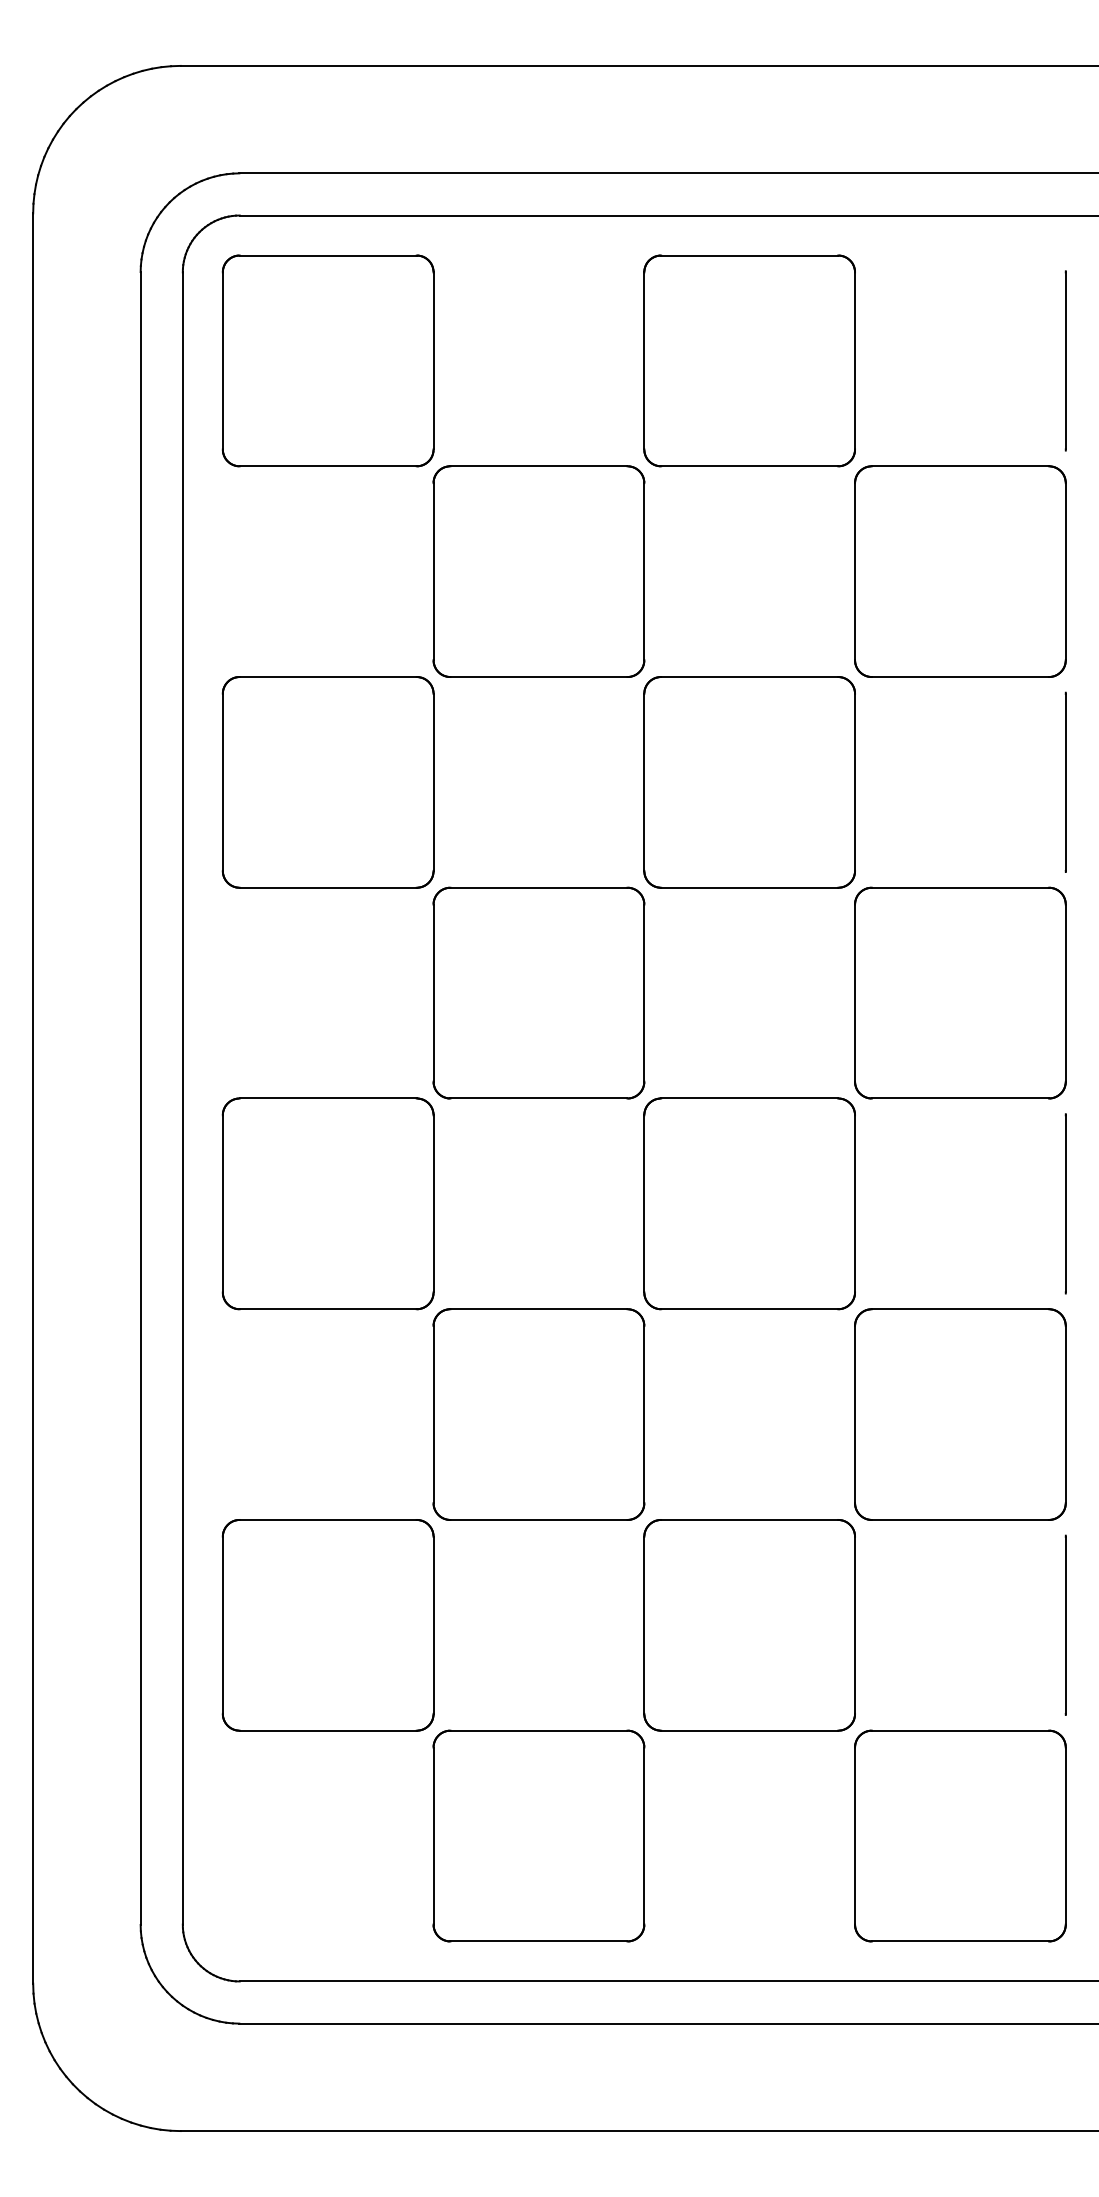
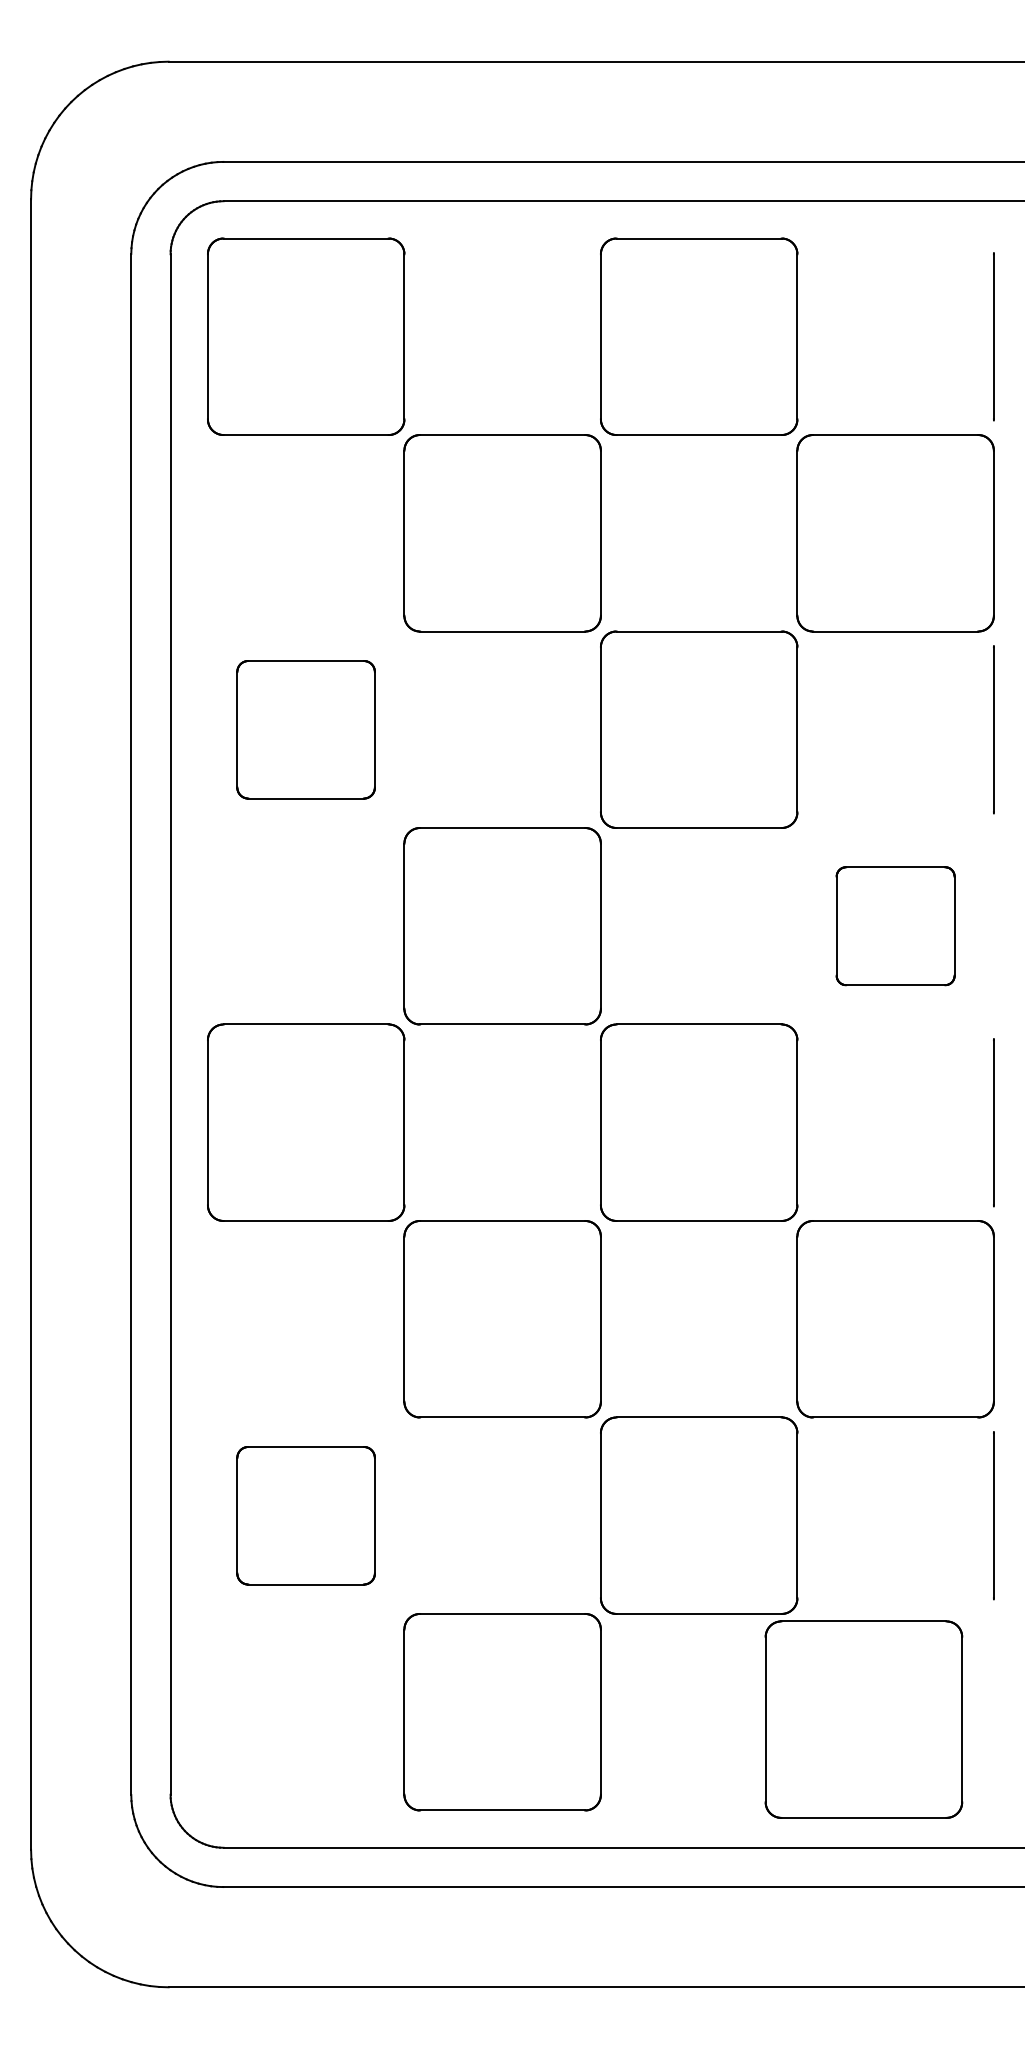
part: (327, 782) -> (305, 729), size x0.7
part: (960, 992) -> (895, 925), size x0.6
part: (327, 1625) -> (305, 1515), size x0.7
part: (960, 1835) -> (864, 1719), moved

